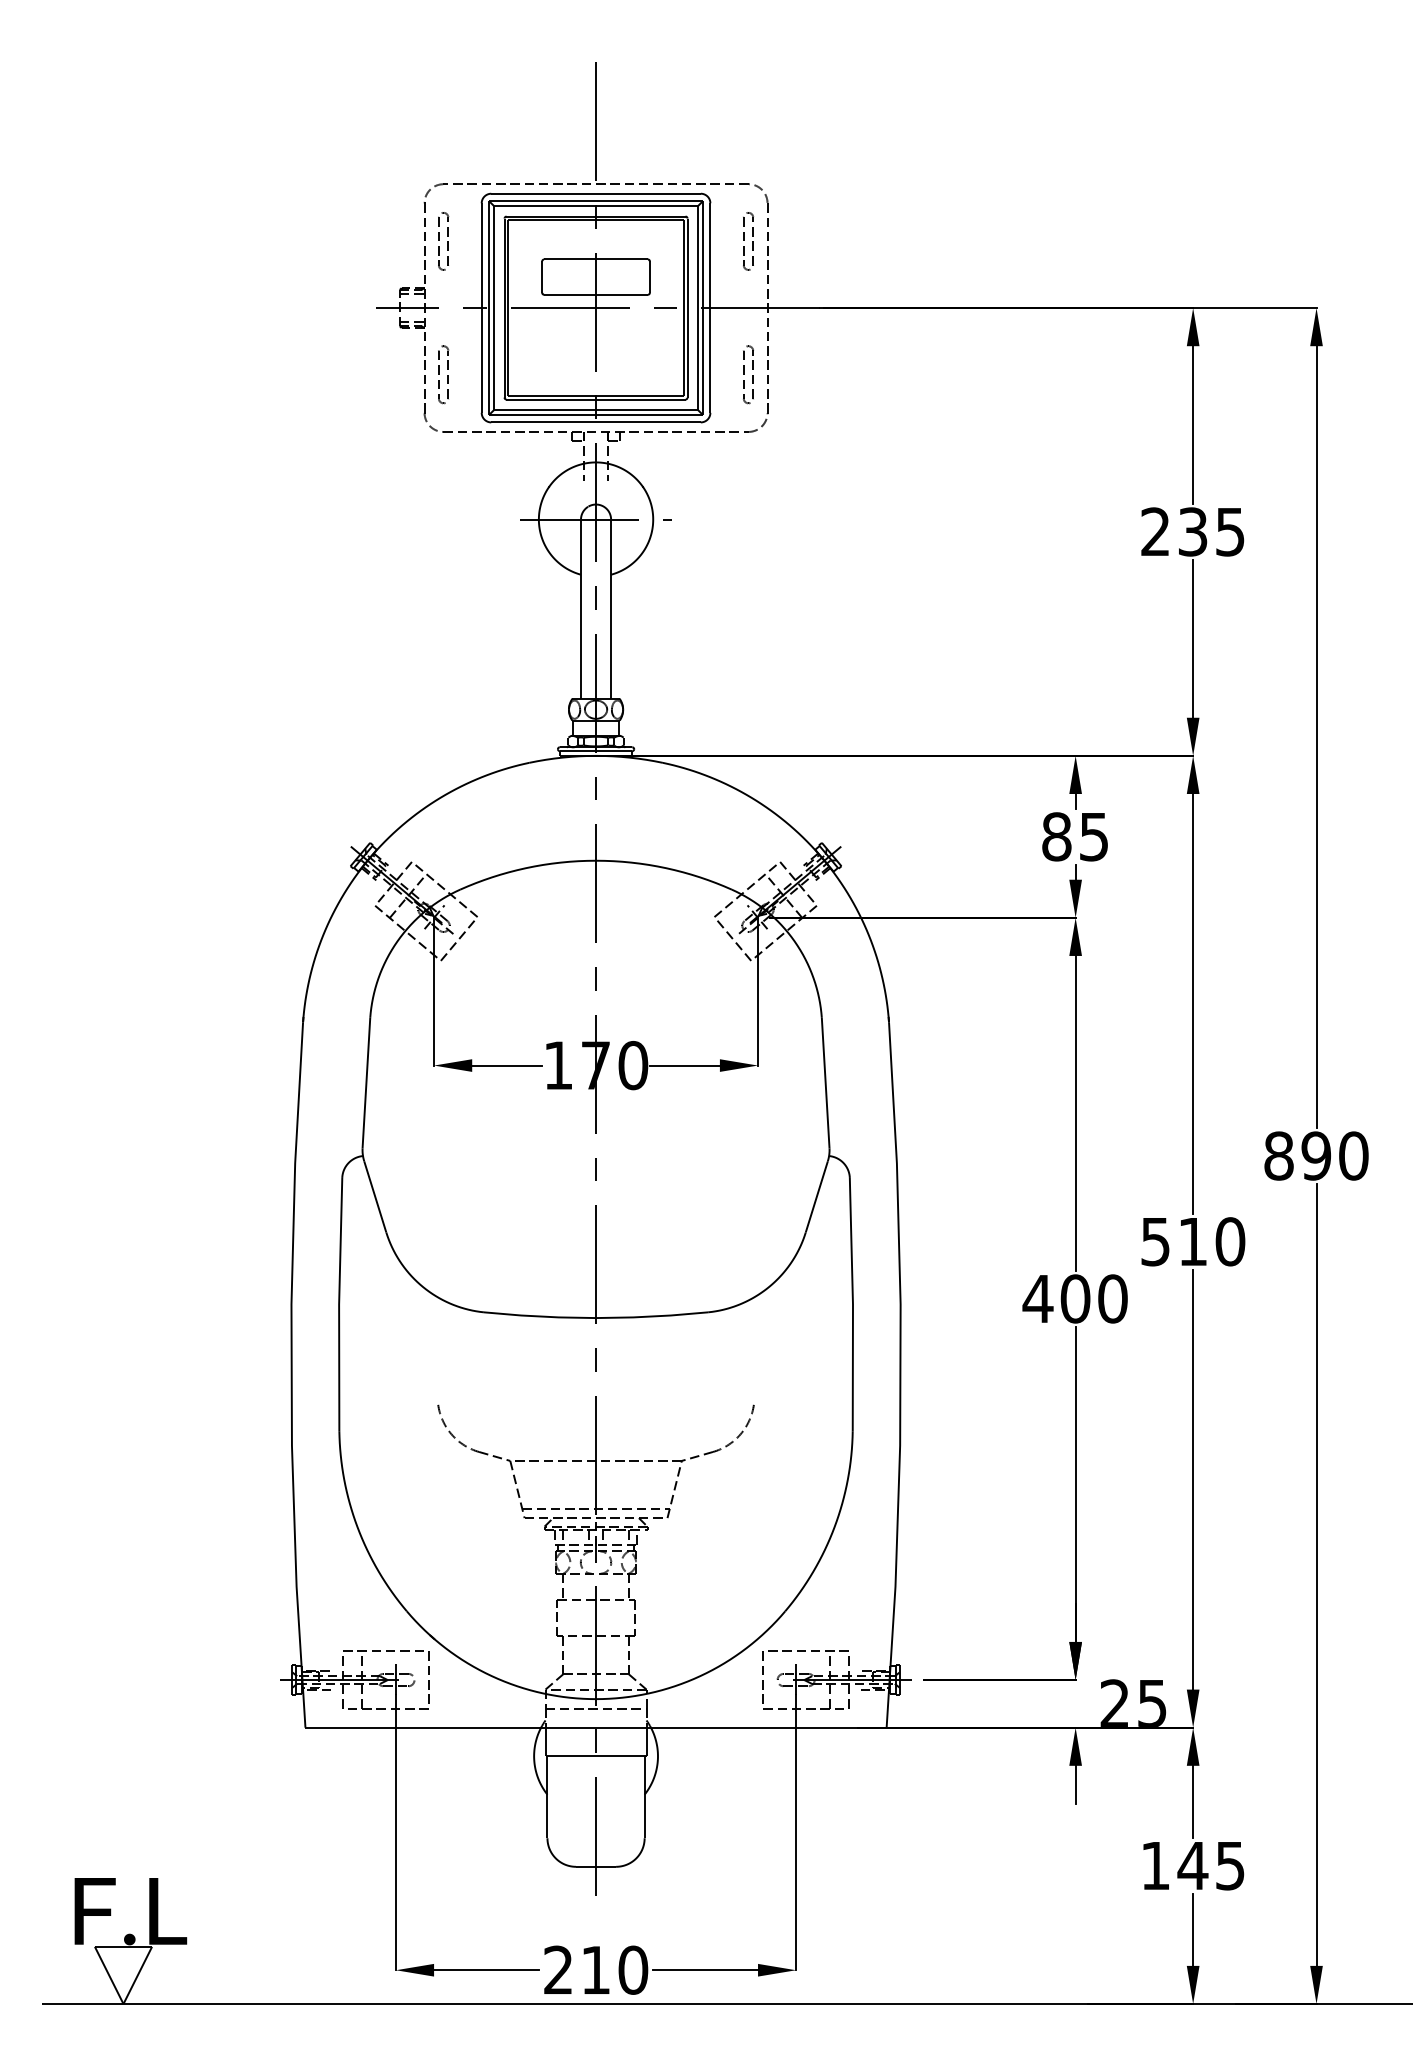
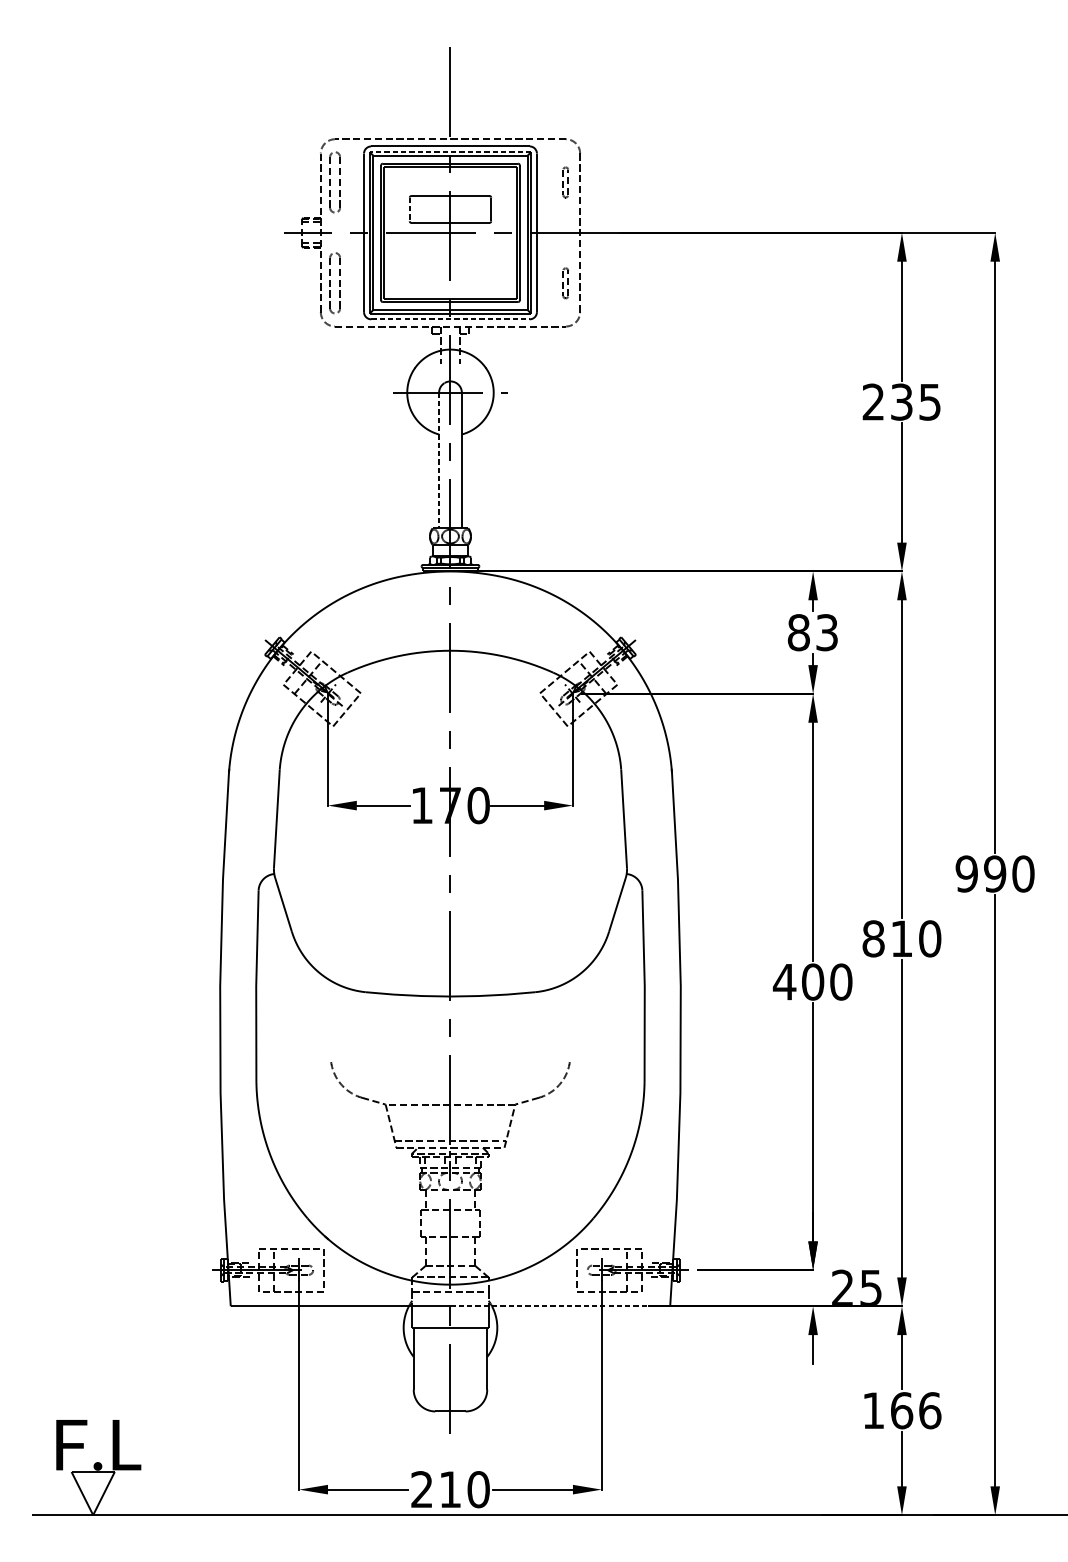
line: (596, 201) -> (450, 152), solid -> dashed
part: (443, 241) -> (335, 182), size x1.4
part: (748, 241) -> (565, 182), size x0.7
line: (542, 277) -> (409, 209), solid -> dashed
part: (443, 374) -> (335, 283), size x1.4
part: (748, 374) -> (565, 283), size x0.7
line: (596, 422) -> (450, 319), solid -> dashed
line: (580, 609) -> (438, 460), solid -> dashed
text: (1094, 836) -> (827, 632), 85 -> 83
text: (1278, 1155) -> (966, 873), 890 -> 990
text: (1155, 1241) -> (873, 938), 510 -> 810
line: (741, 1727) -> (560, 1306), solid -> dashed
text: (1211, 1865) -> (915, 1410), 145 -> 166

